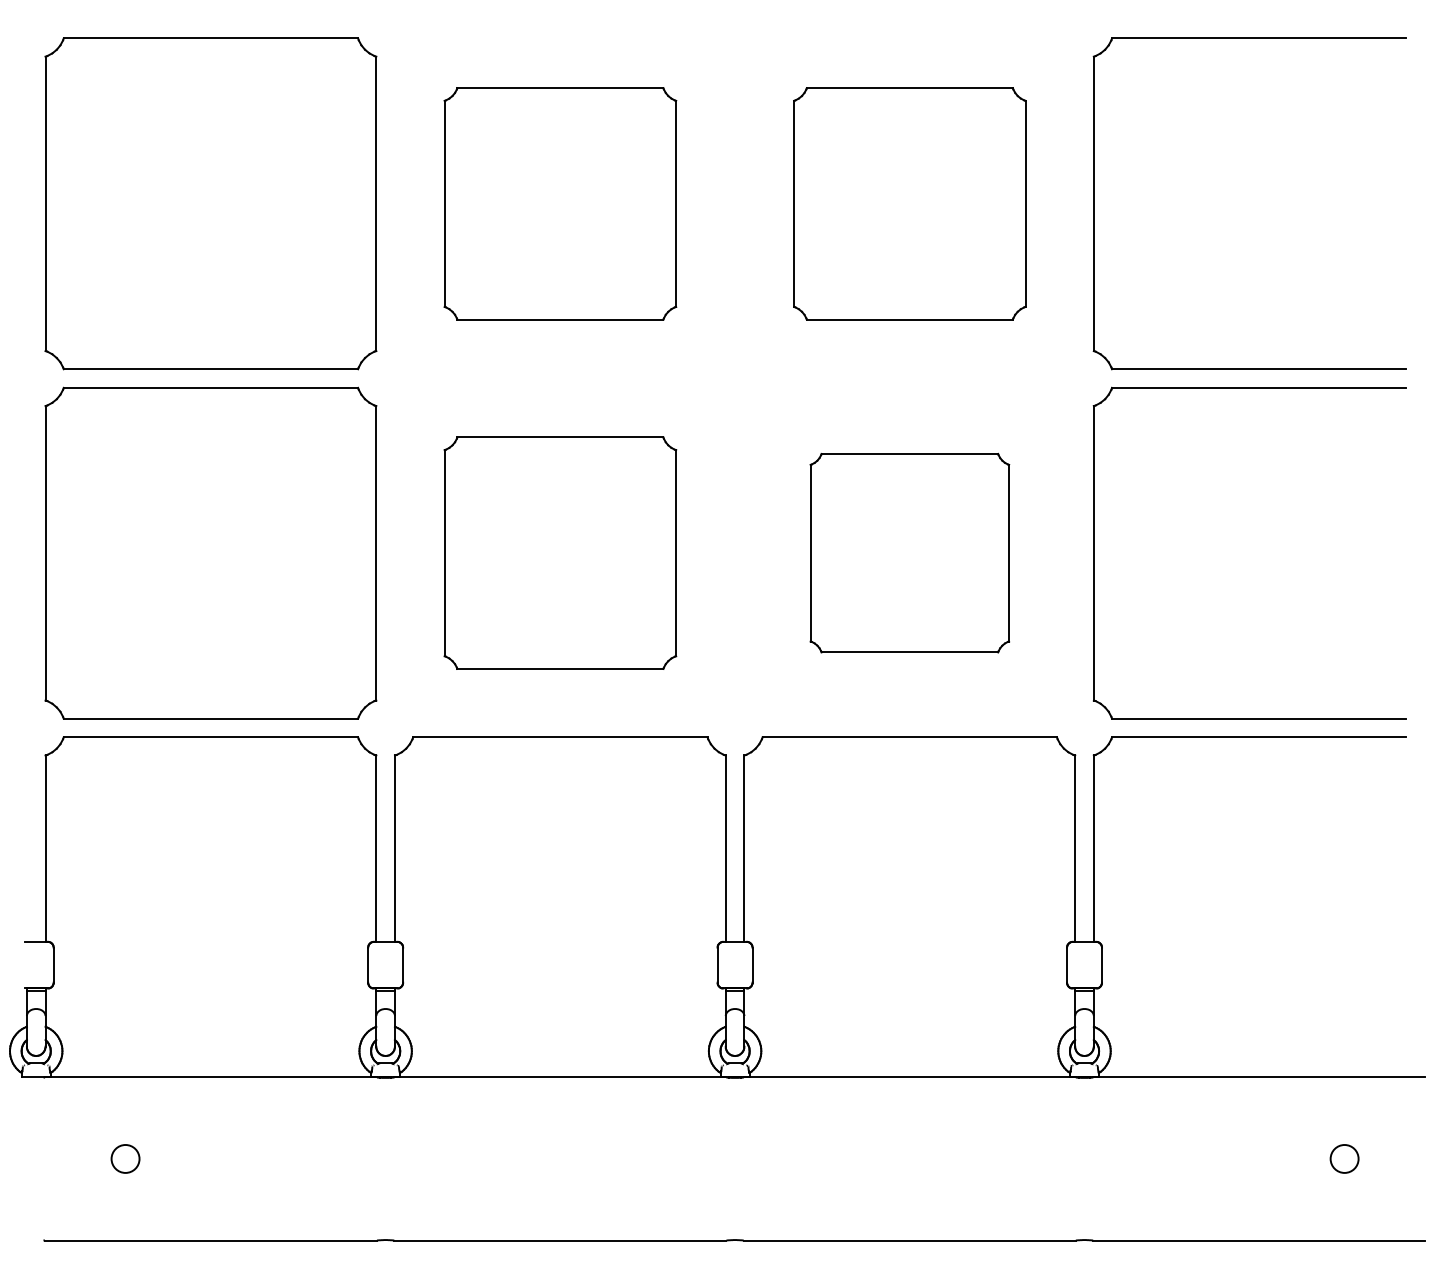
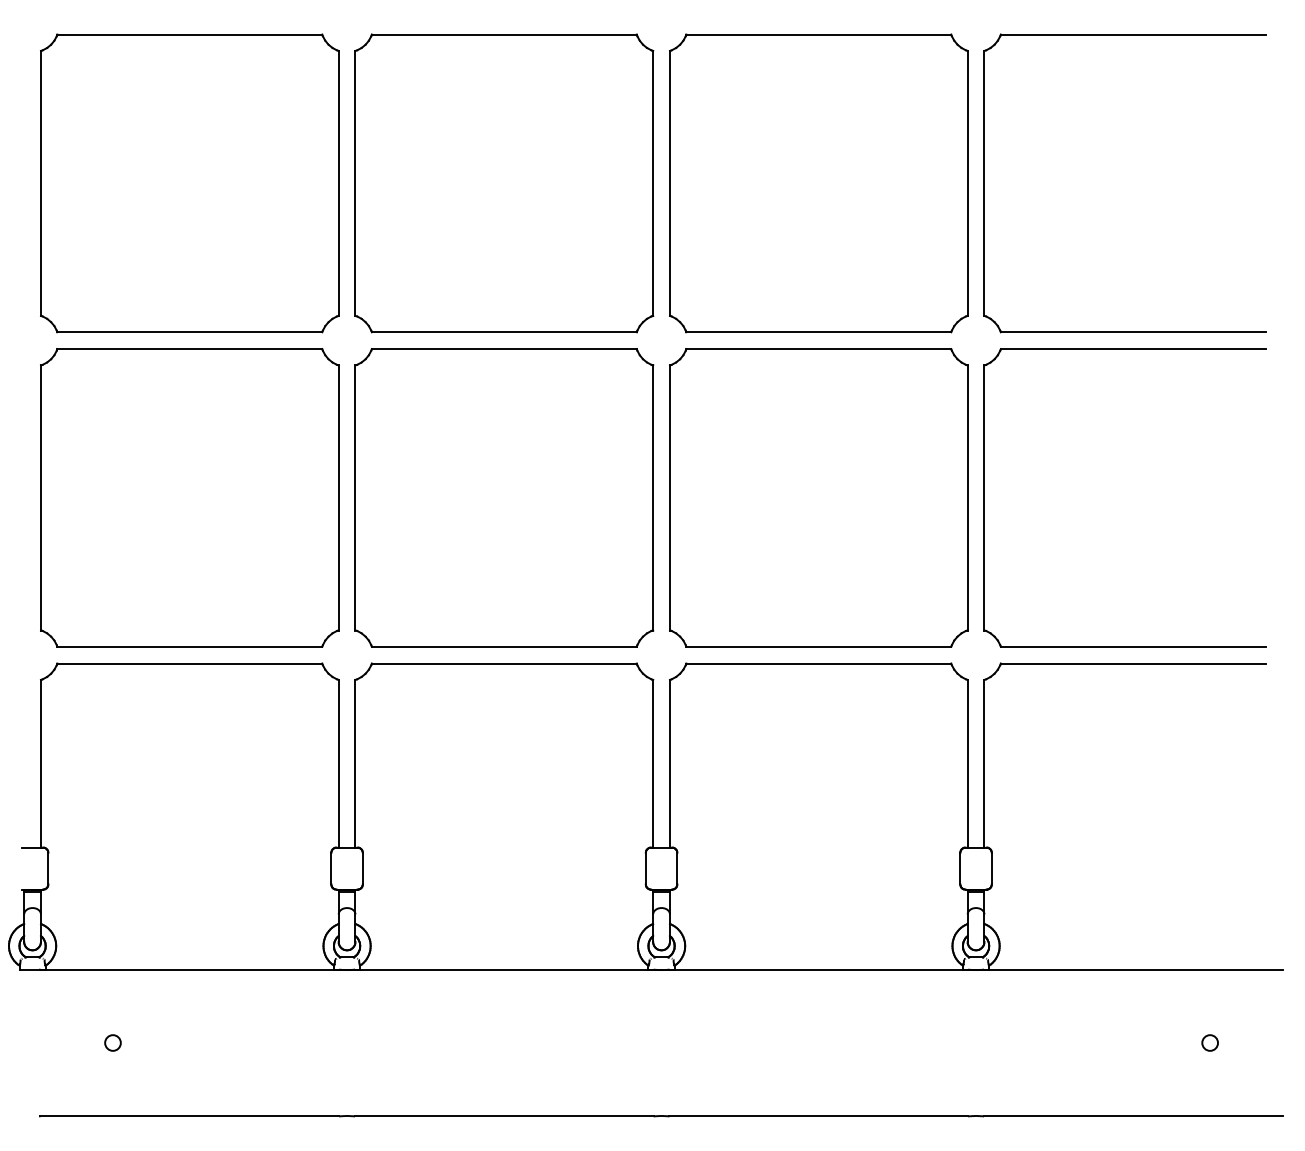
part: (560, 203) -> (504, 183), size x1.43
part: (909, 203) -> (818, 183), size x1.43
part: (560, 552) -> (504, 497), size x1.43
part: (909, 552) -> (818, 497), size x1.67
circle: (125, 1158) -> (112, 1042), size x0.62
circle: (1344, 1158) -> (1210, 1042), size x0.62

